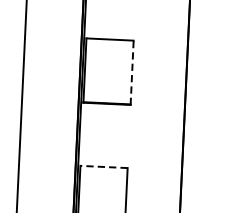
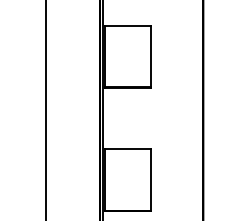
line: (131, 72) -> (150, 56), dashed -> solid
line: (103, 167) -> (127, 149), dashed -> solid

